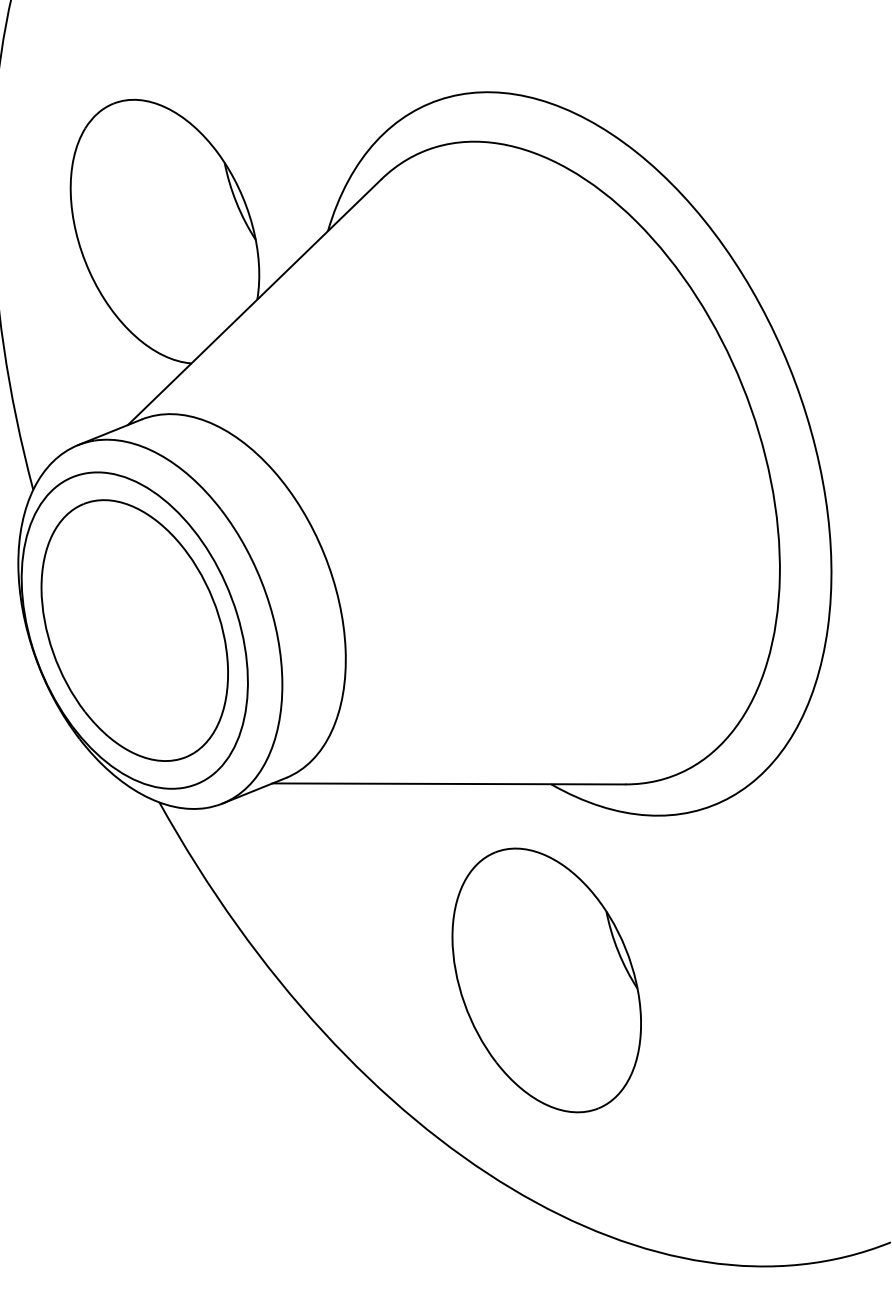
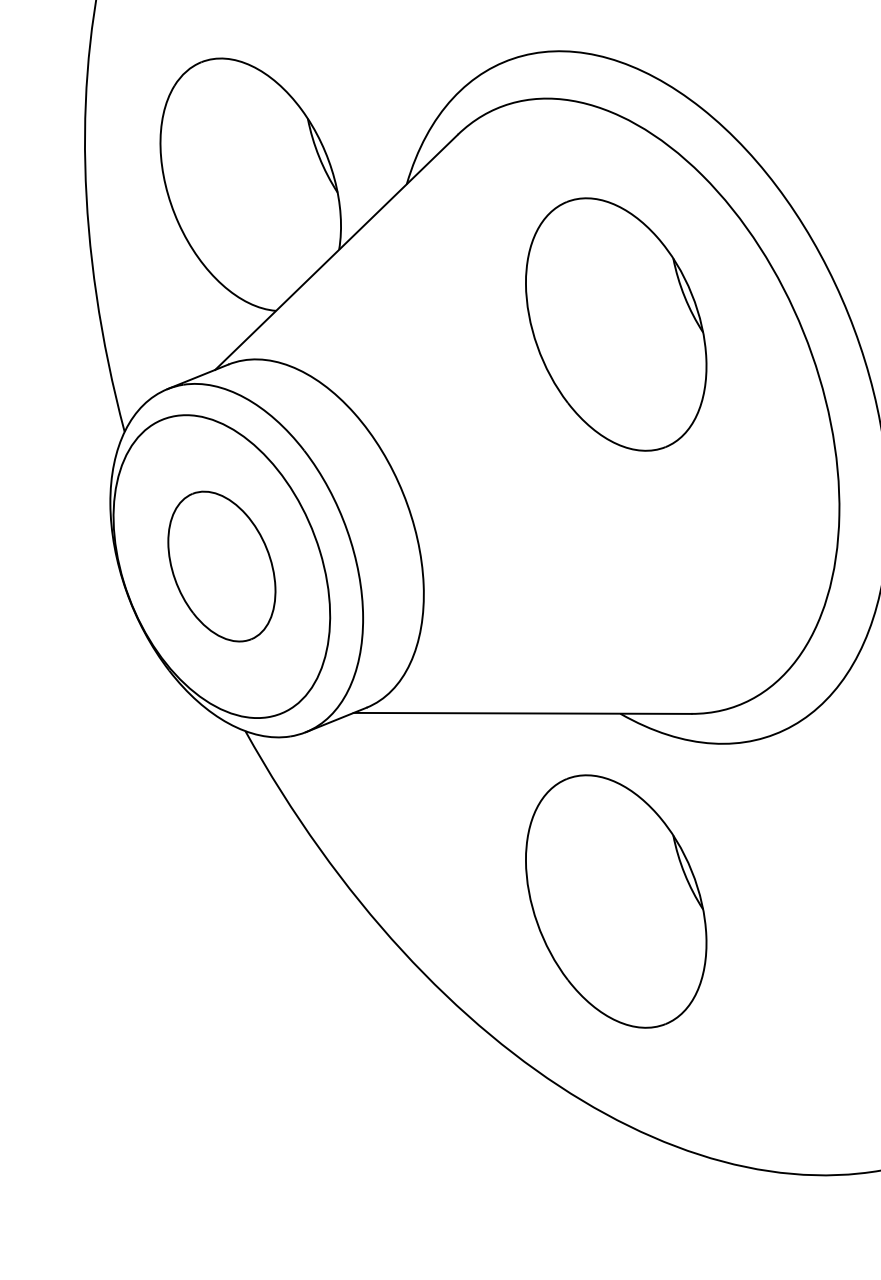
part: (547, 377) -> (616, 324), added
part: (134, 630) -> (221, 566), size x0.6

